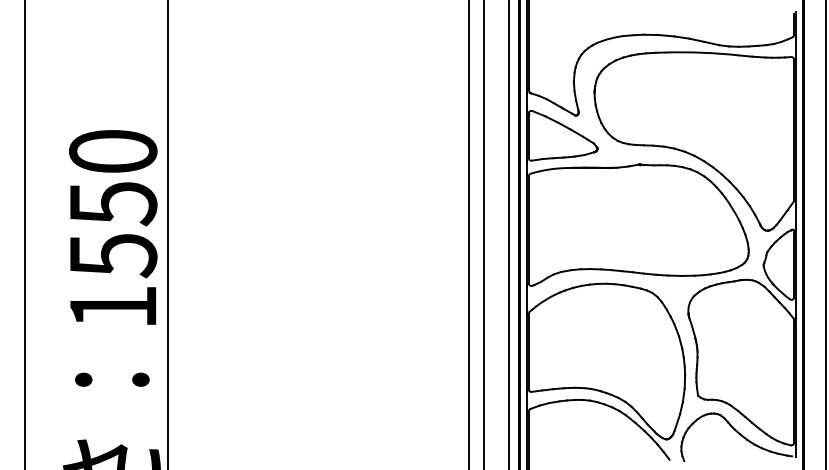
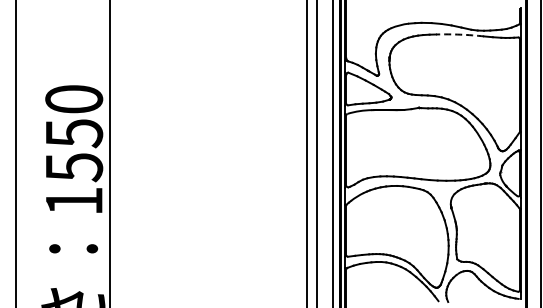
arc: (703, 52) -> (460, 34), solid -> dashed

